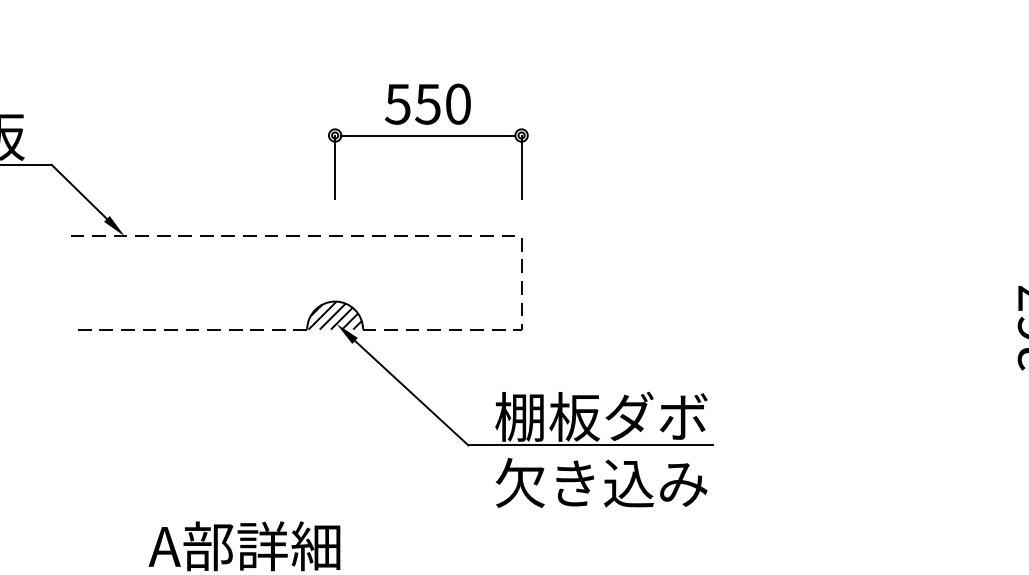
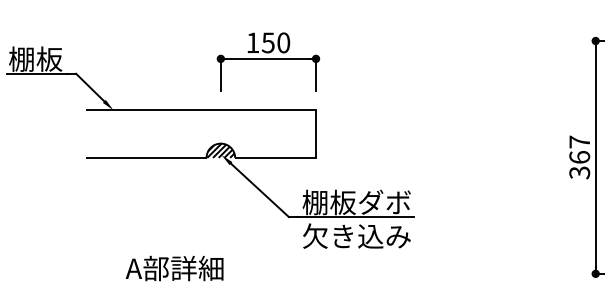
text: (397, 103) -> (252, 42), 550 -> 150
line: (424, 236) -> (266, 110), dashed -> solid
line: (187, 328) -> (145, 157), dashed -> solid

